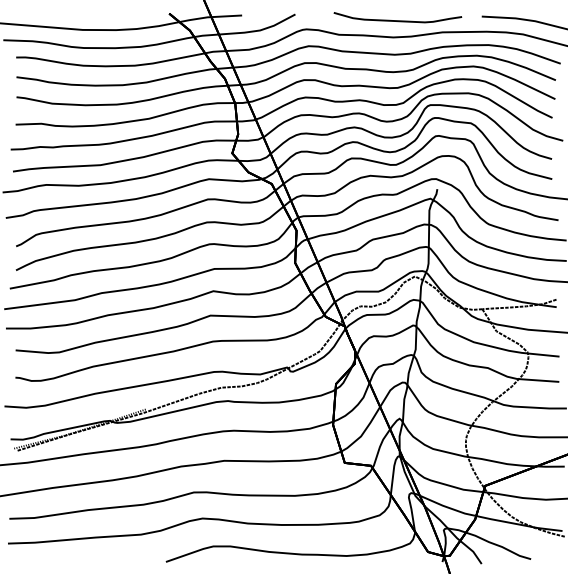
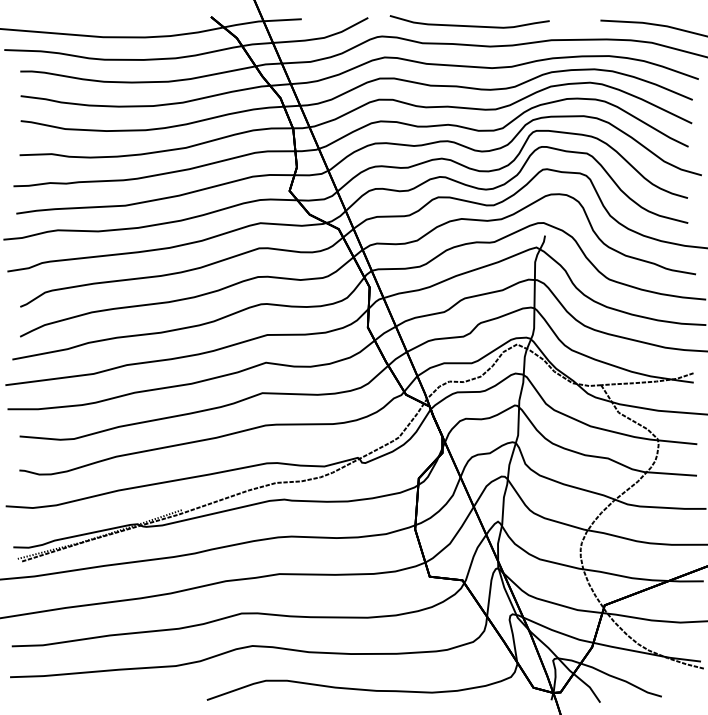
curve: (397, 20) -> (469, 25), moved

